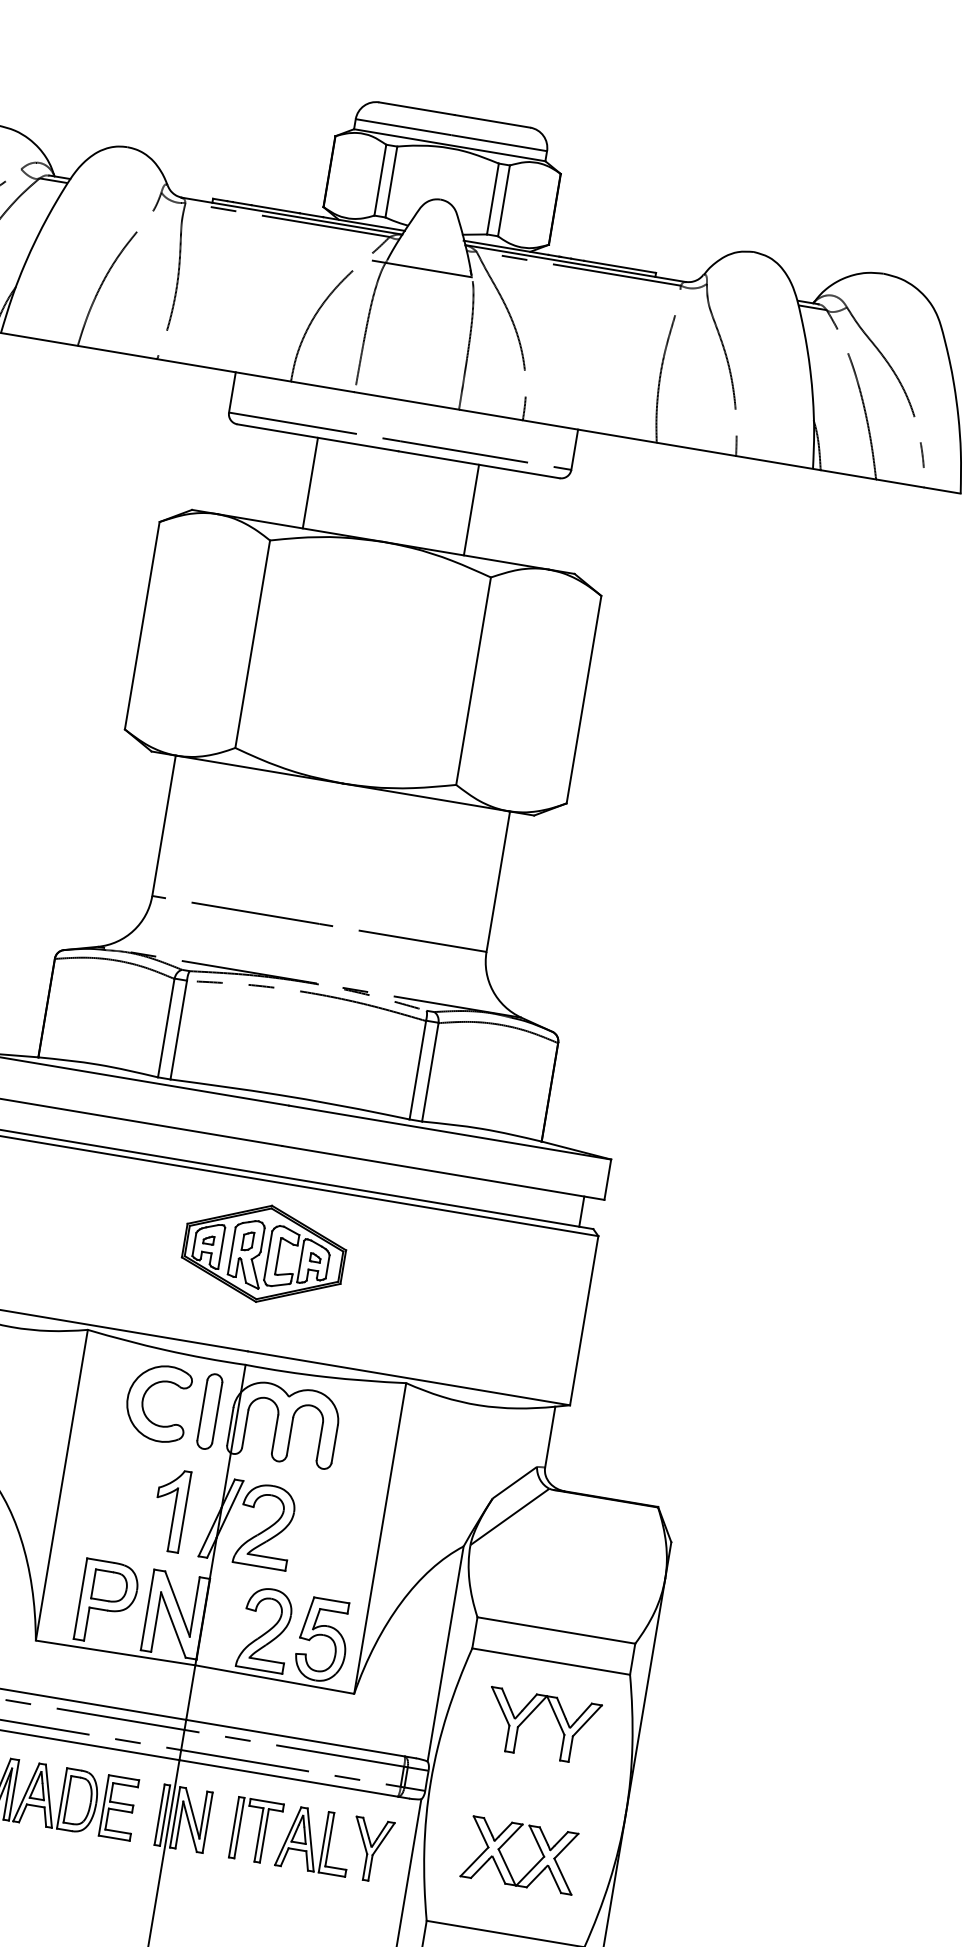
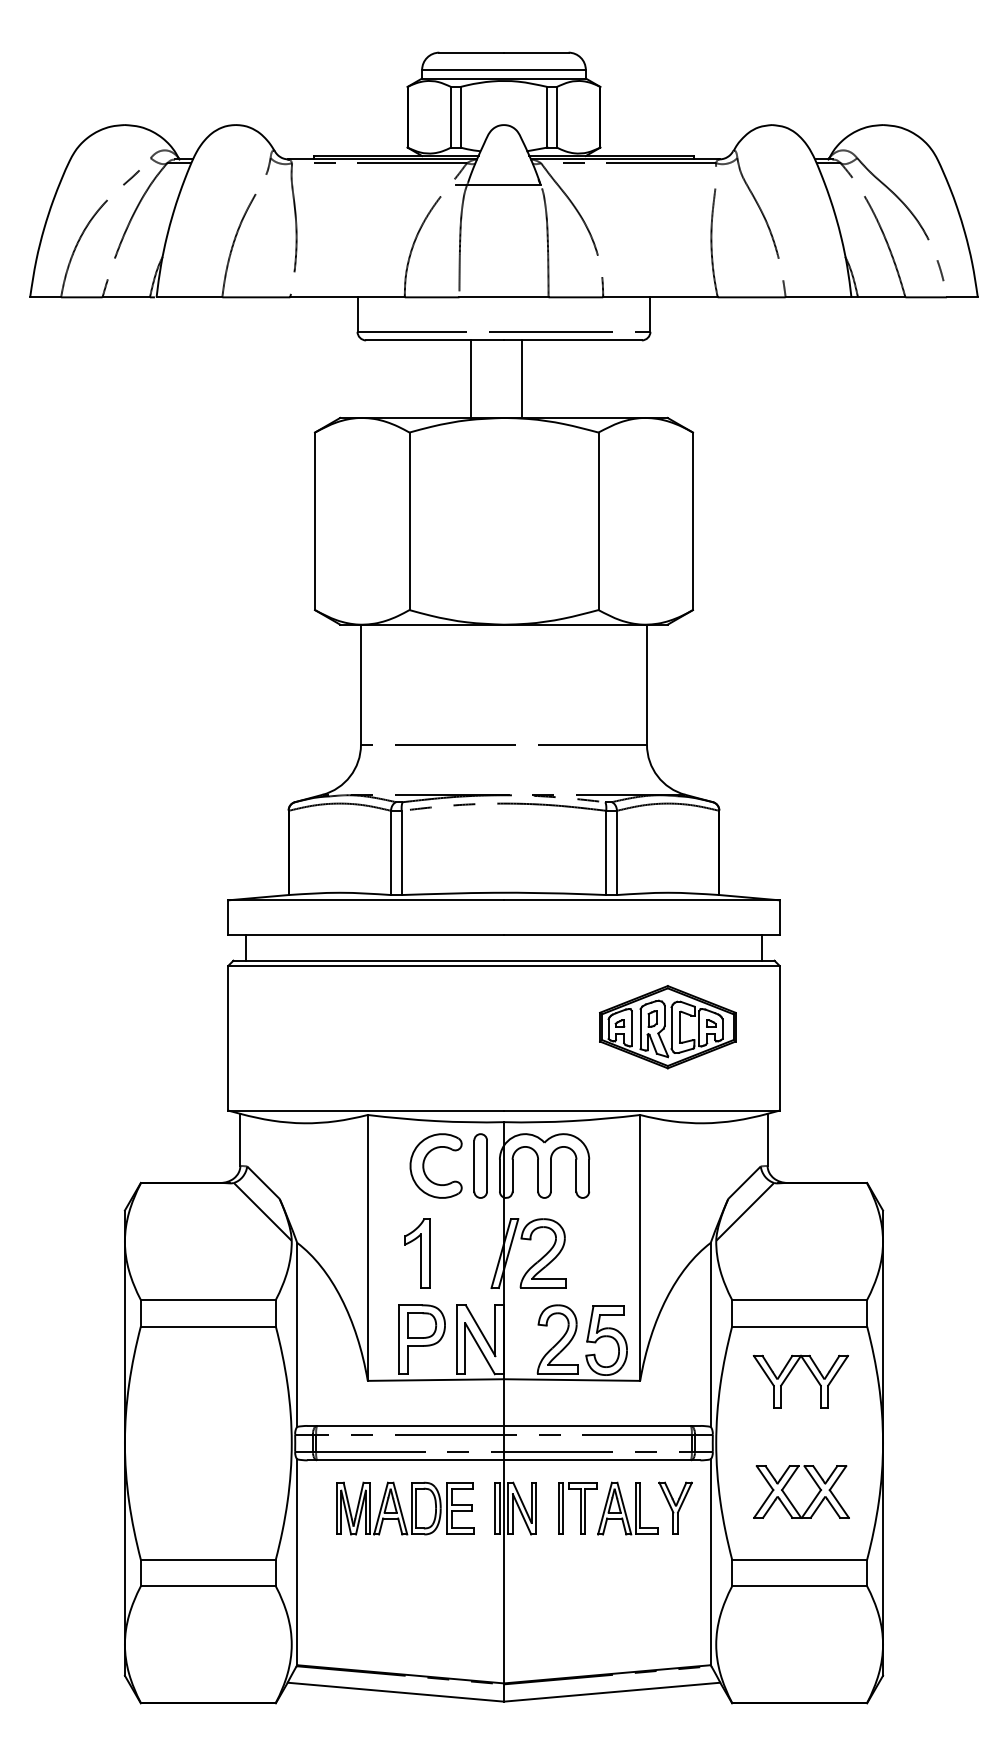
line: (311, 482) -> (471, 378), moved
line: (471, 509) -> (521, 378), moved
part: (263, 1254) -> (667, 1027), moved
part: (170, 1510) -> (417, 1253), moved

